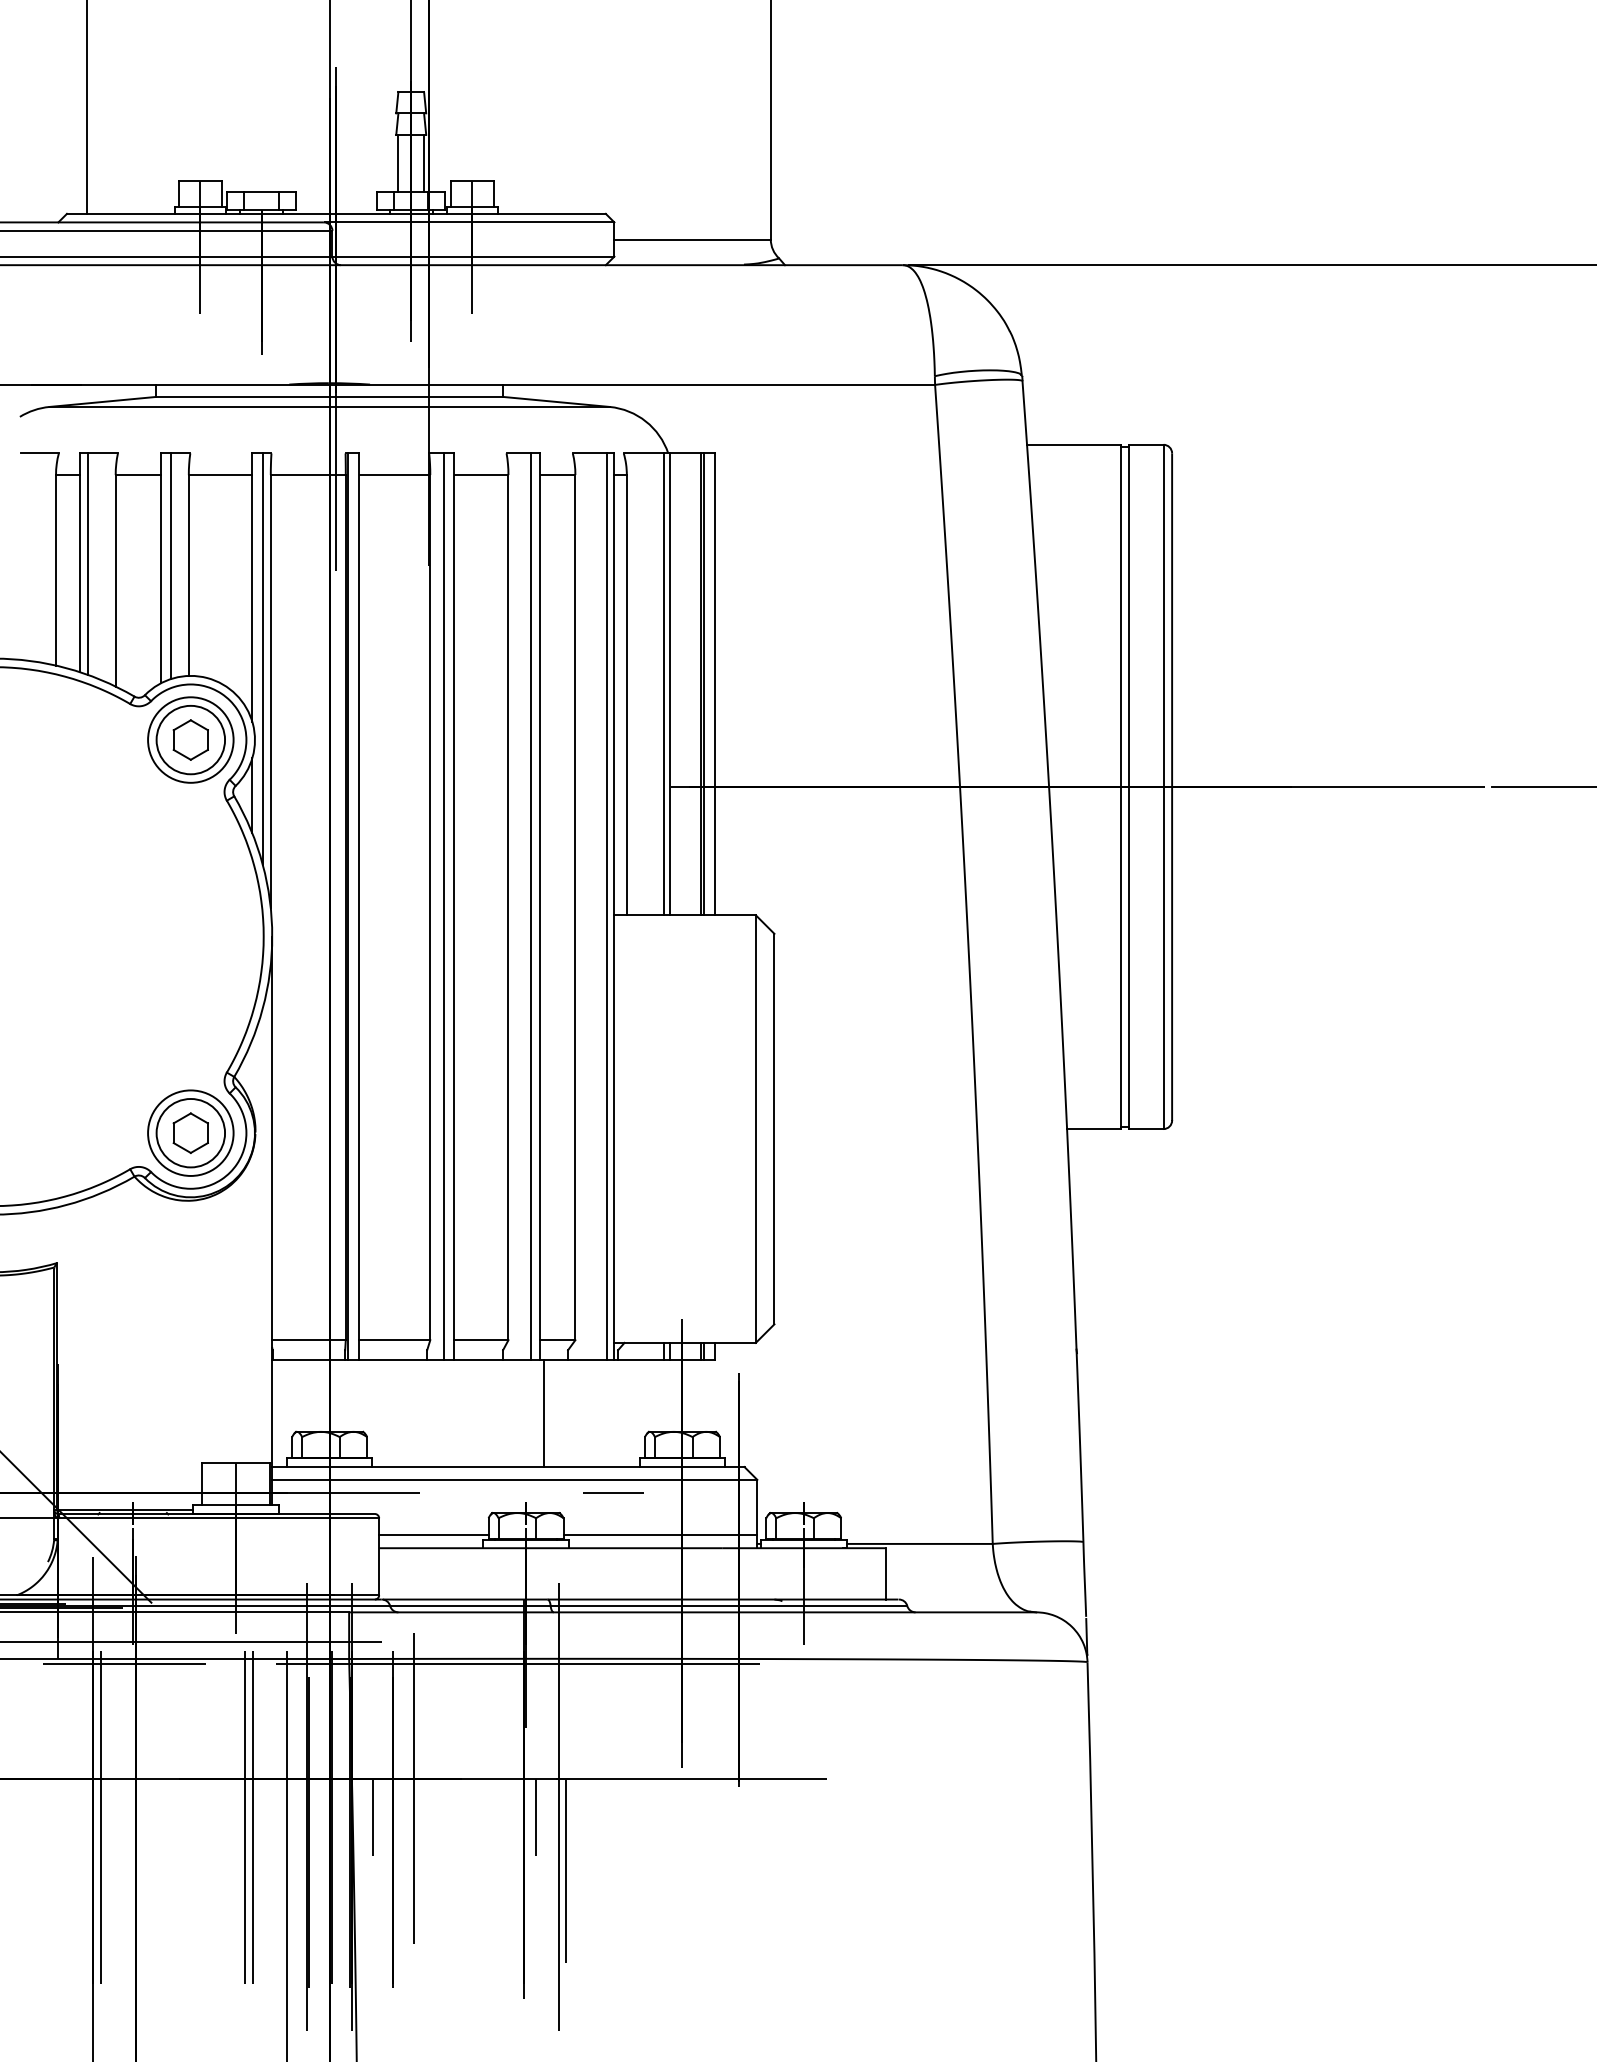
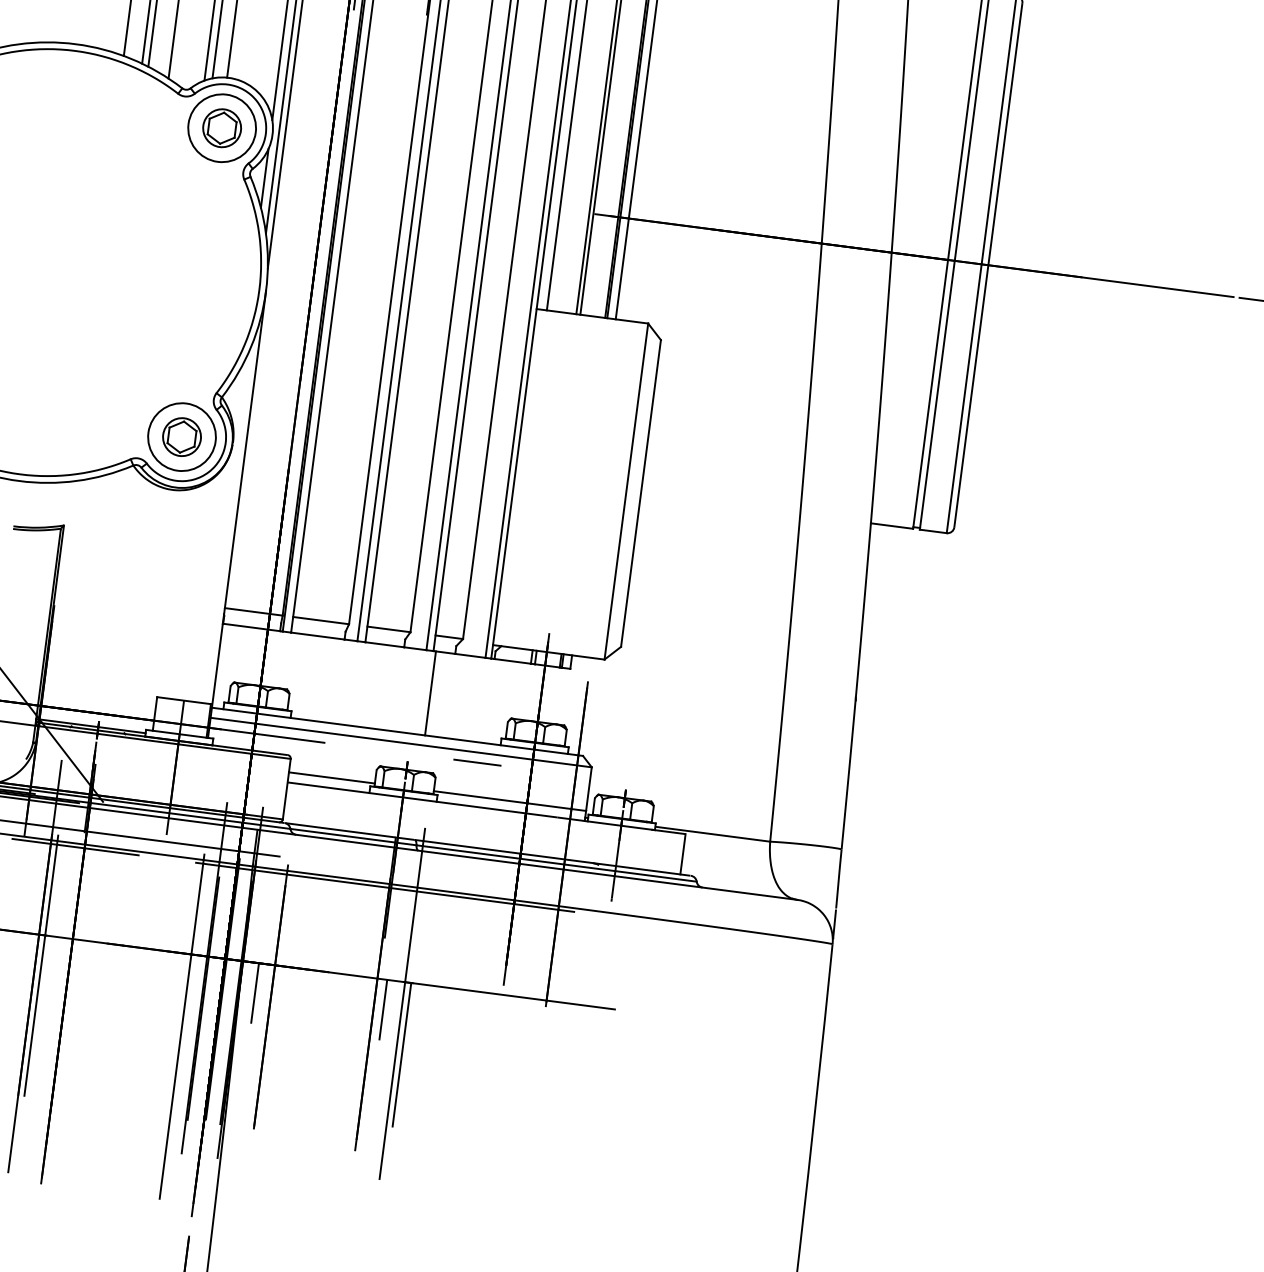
circle: (190, 739) -> (221, 127), size x0.7
circle: (190, 1132) -> (181, 436), size x0.7
line: (413, 1787) -> (290, 973), removed
line: (245, 1817) -> (155, 980), removed
line: (252, 1817) -> (160, 981), removed

